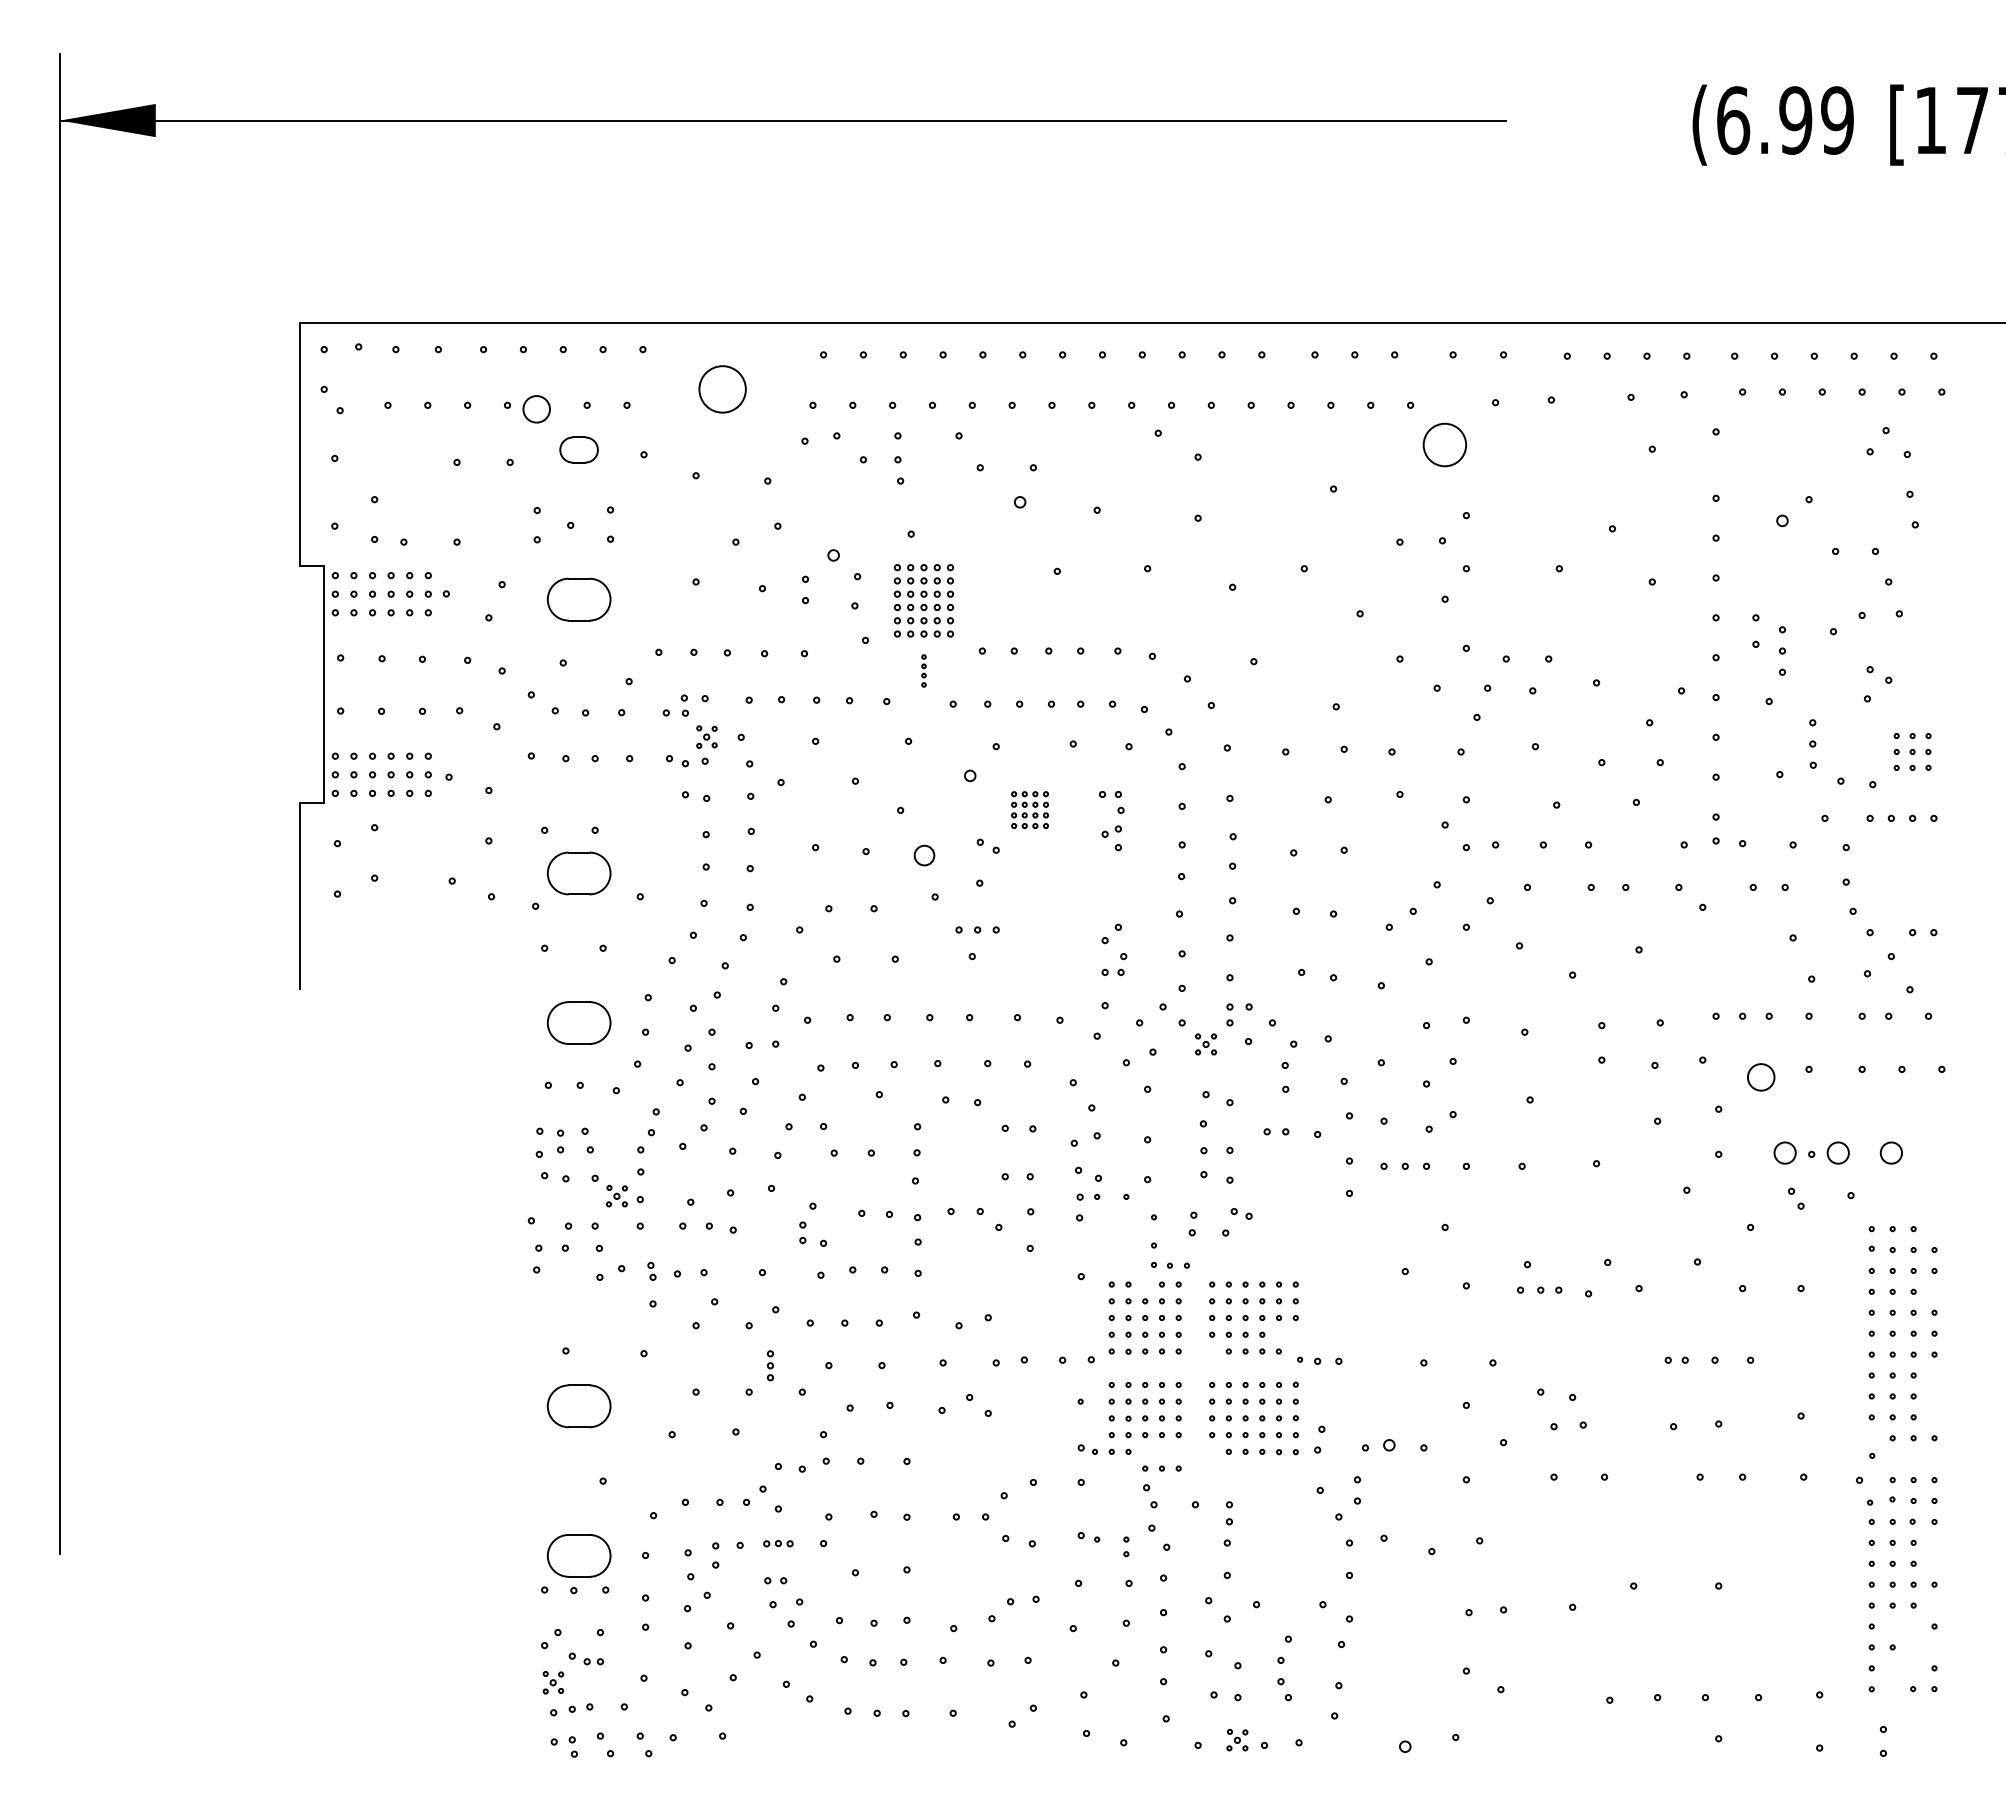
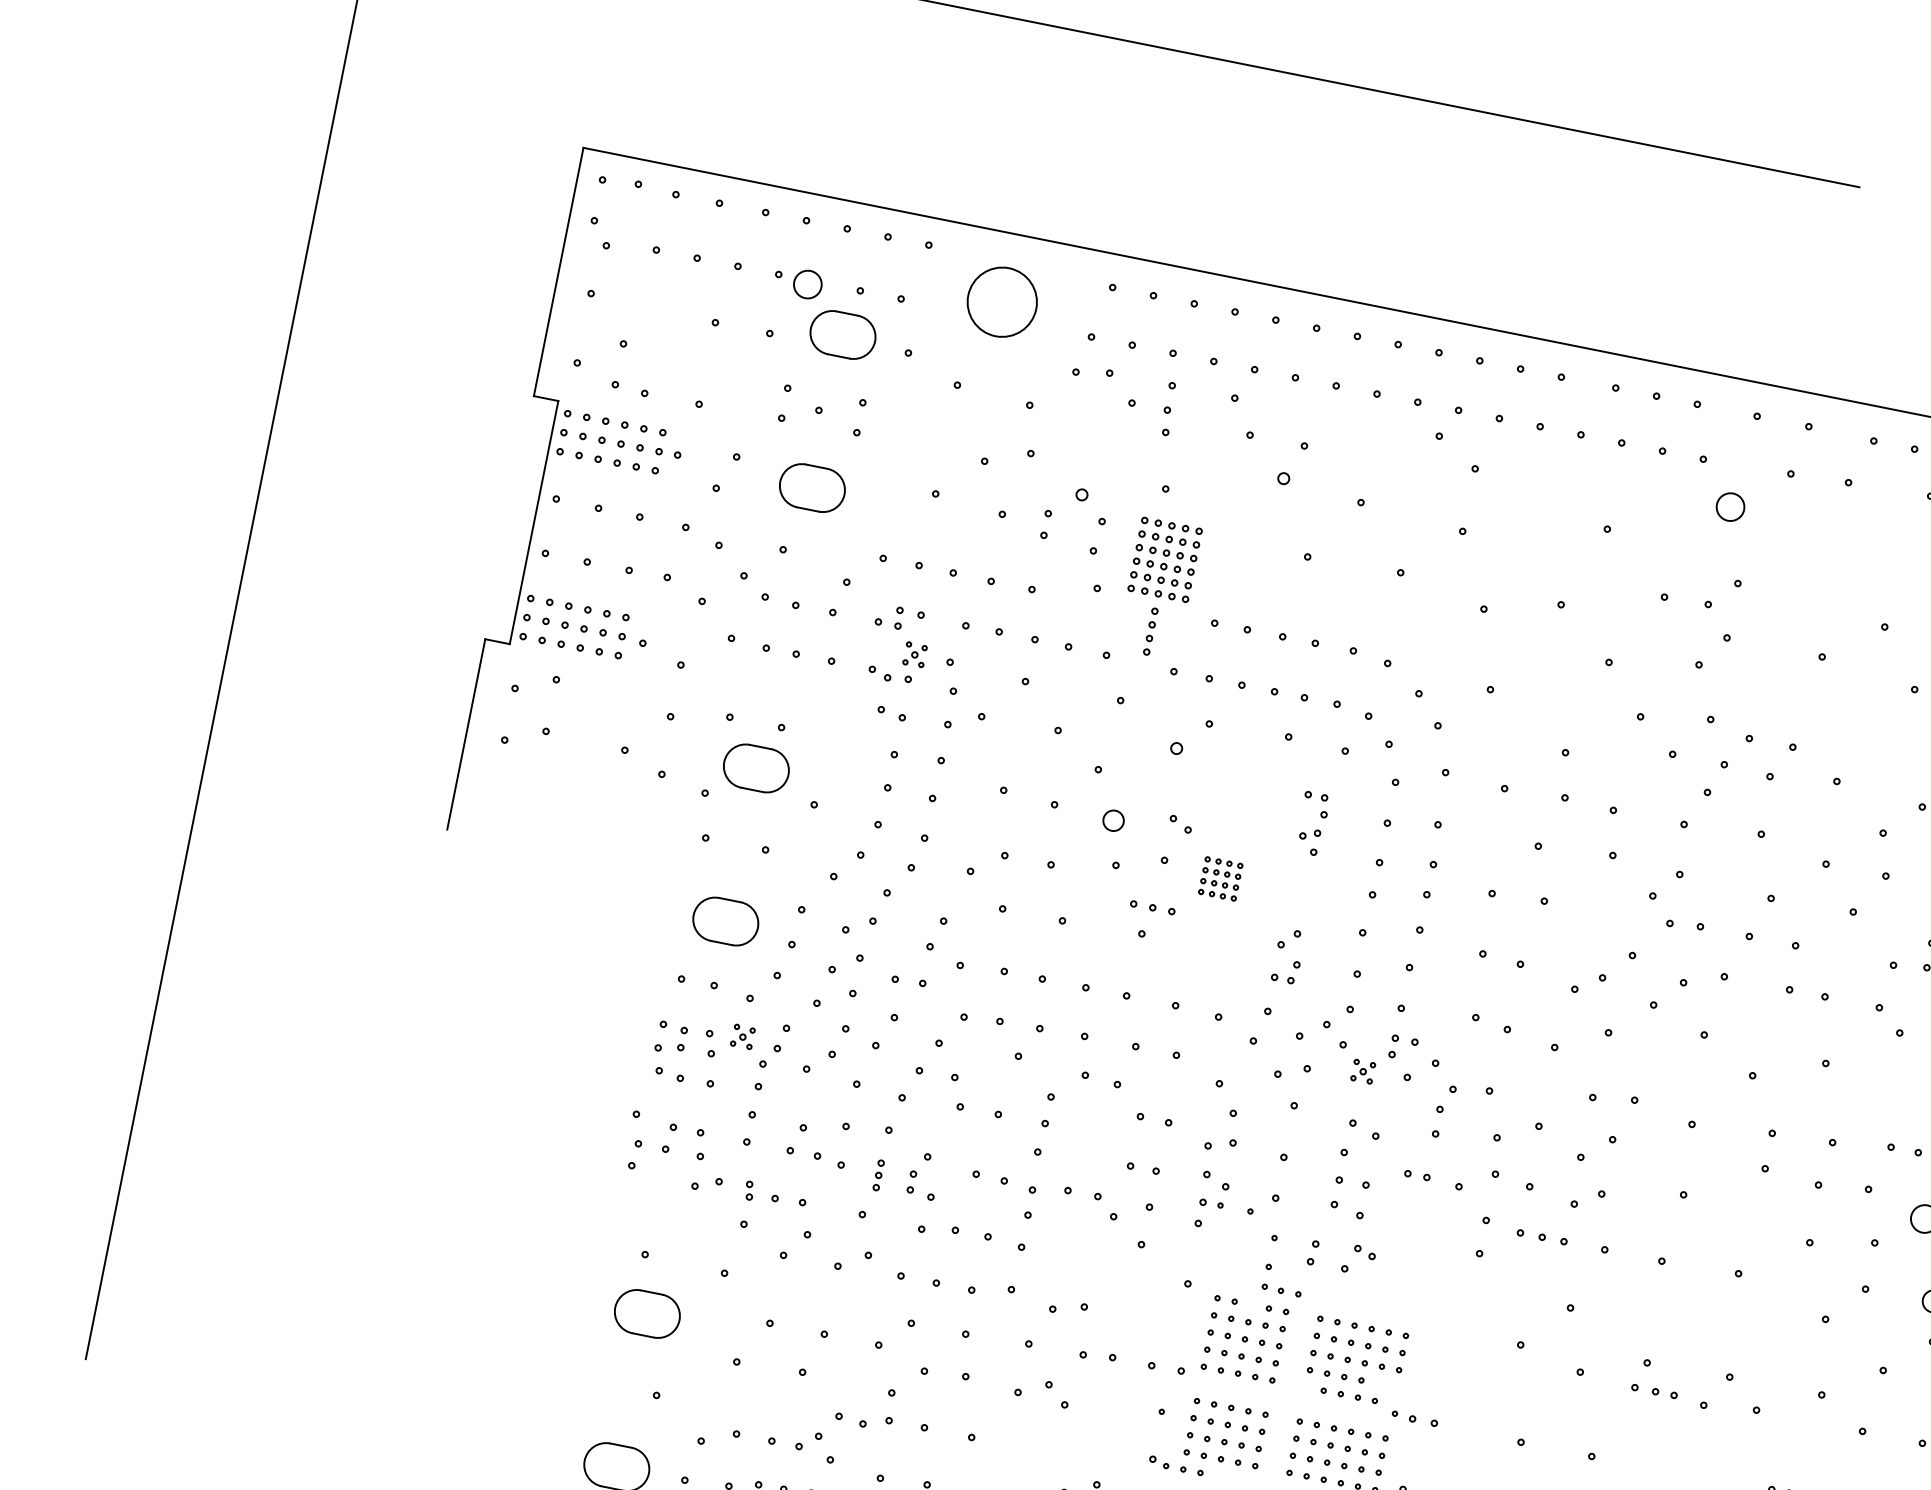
circle: (722, 389) -> (1002, 302), size x1.43
circle: (1445, 445) -> (1730, 507), size x0.62
part: (578, 449) -> (842, 334), size x1.67
part: (923, 670) -> (1150, 631), size x1.43
part: (1029, 810) -> (1220, 879), moved
part: (616, 1195) -> (742, 1036), moved
part: (769, 1365) -> (877, 1174), moved

